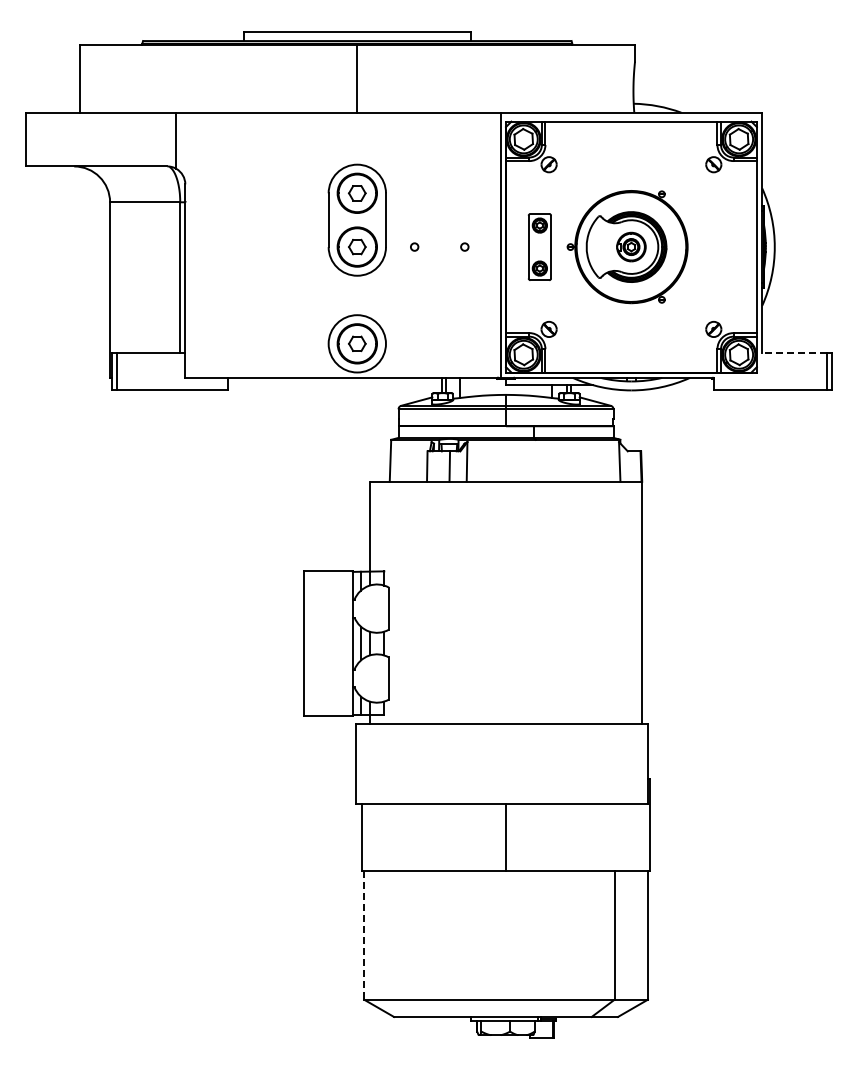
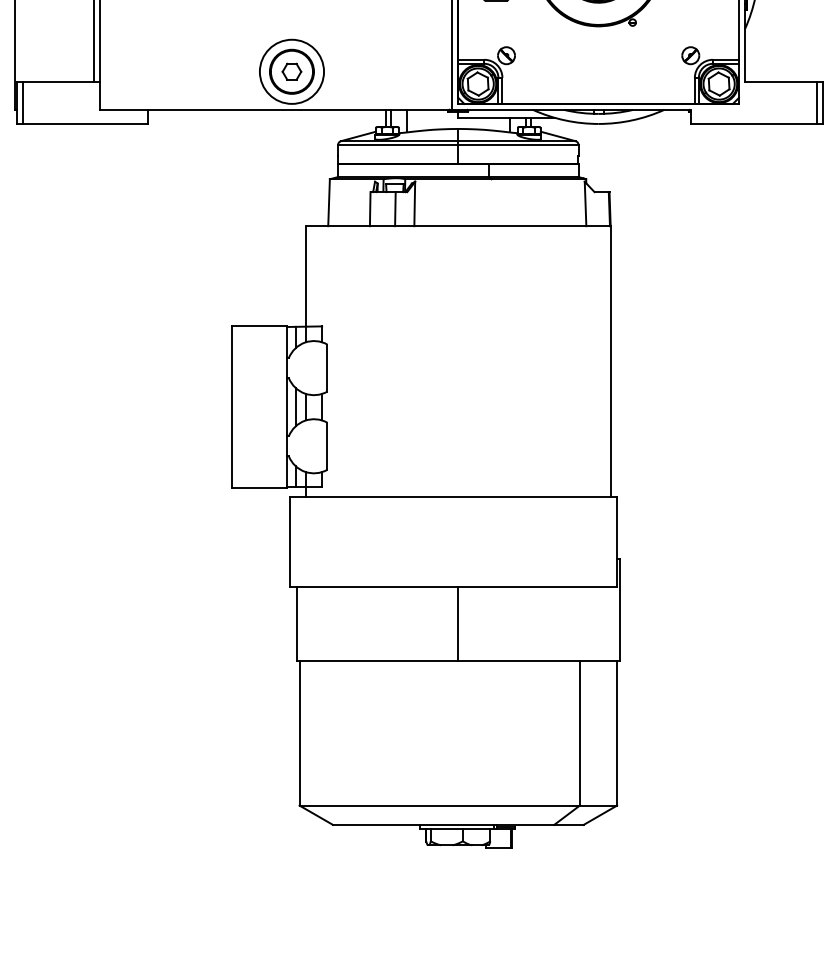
line: (794, 352) -> (781, 81), dashed -> solid
line: (364, 935) -> (299, 733), dashed -> solid

